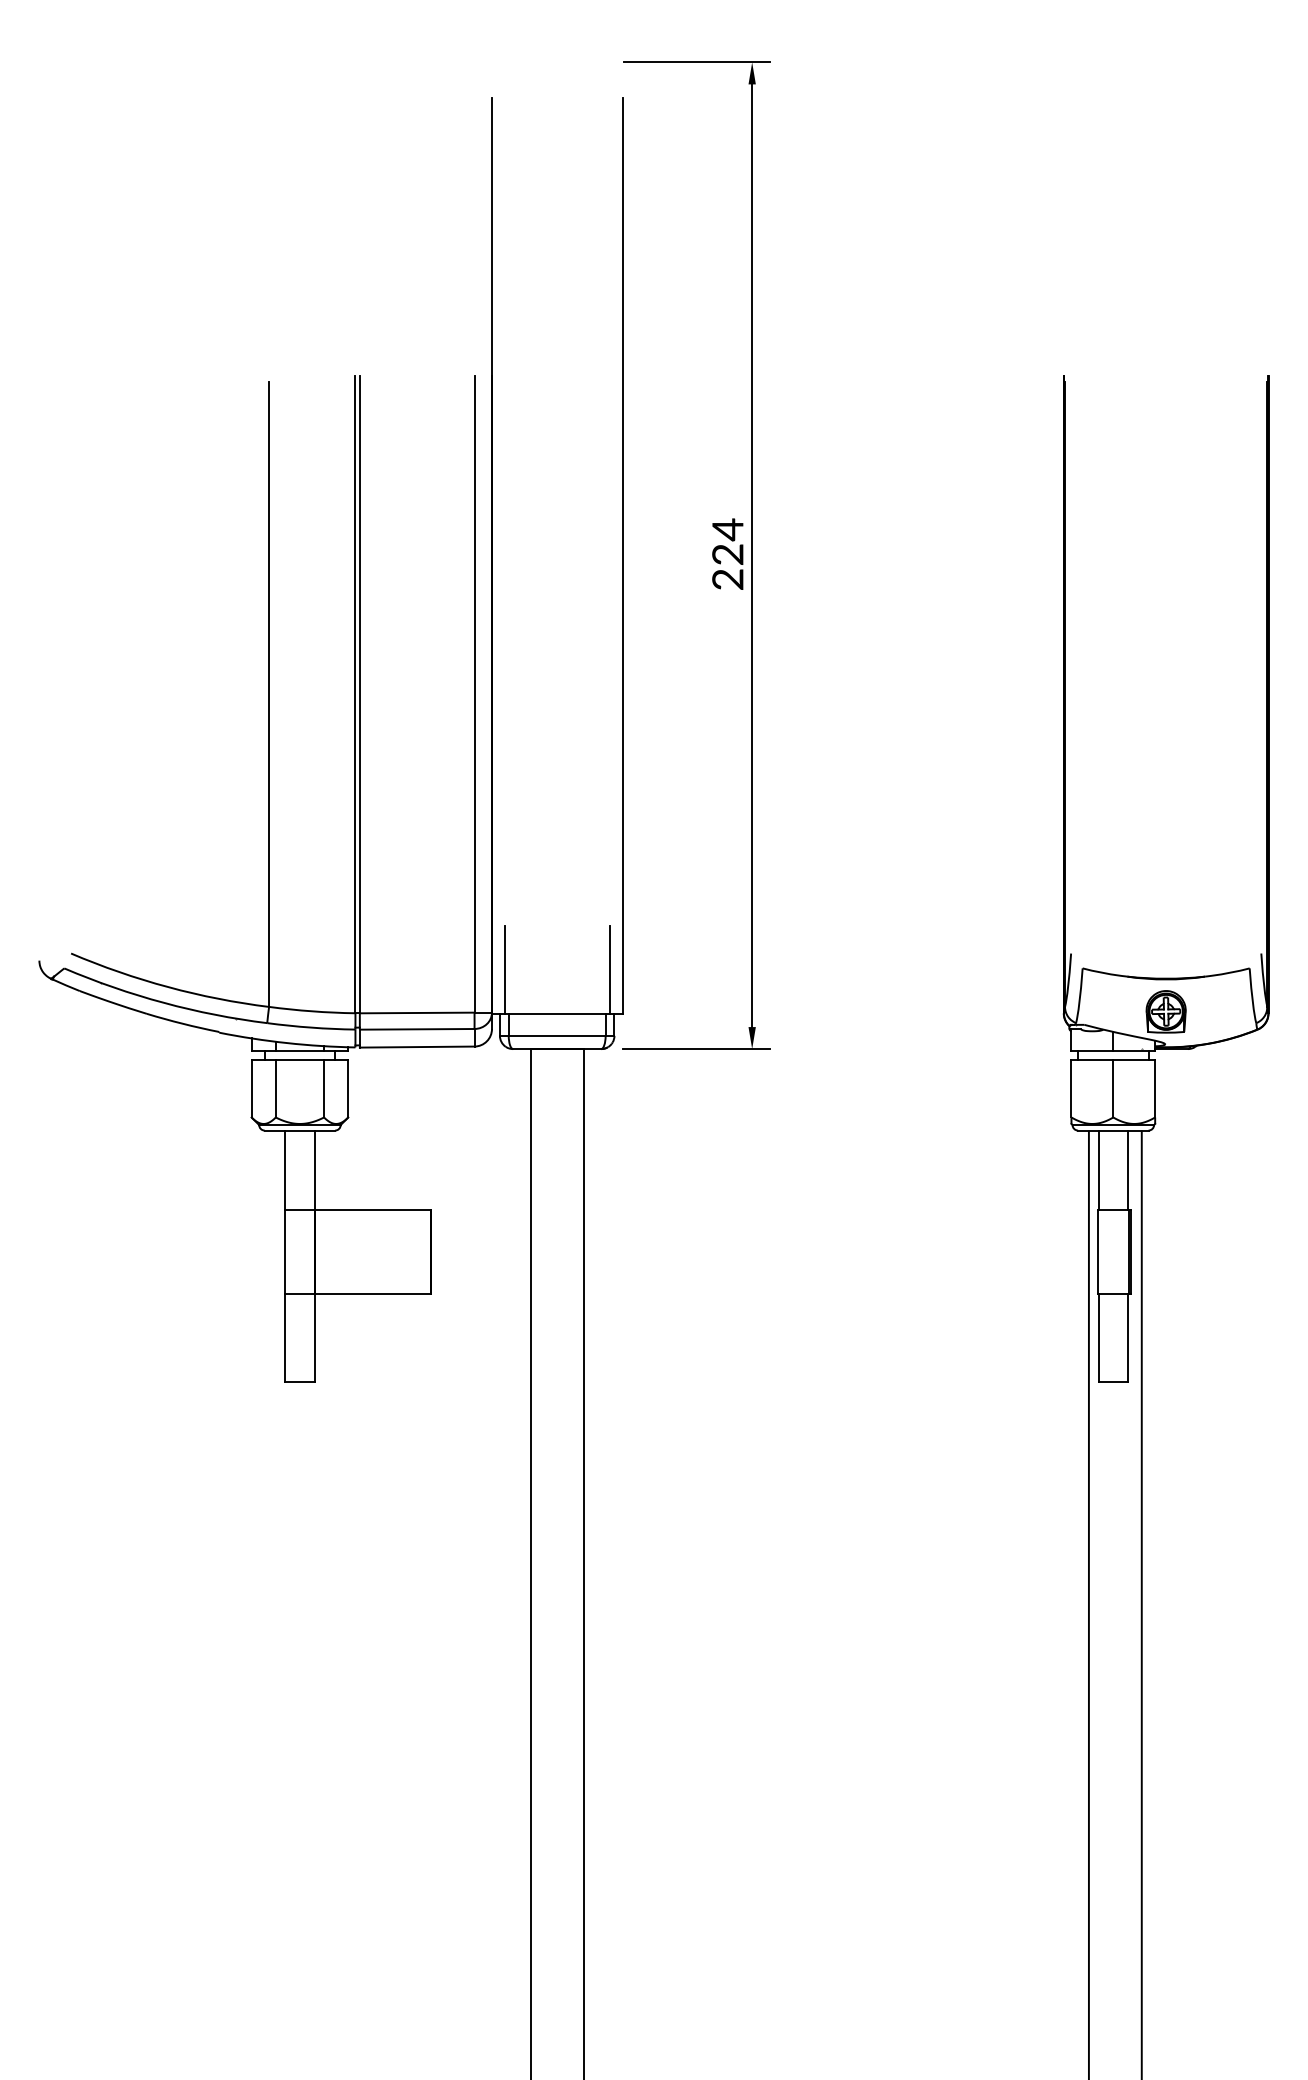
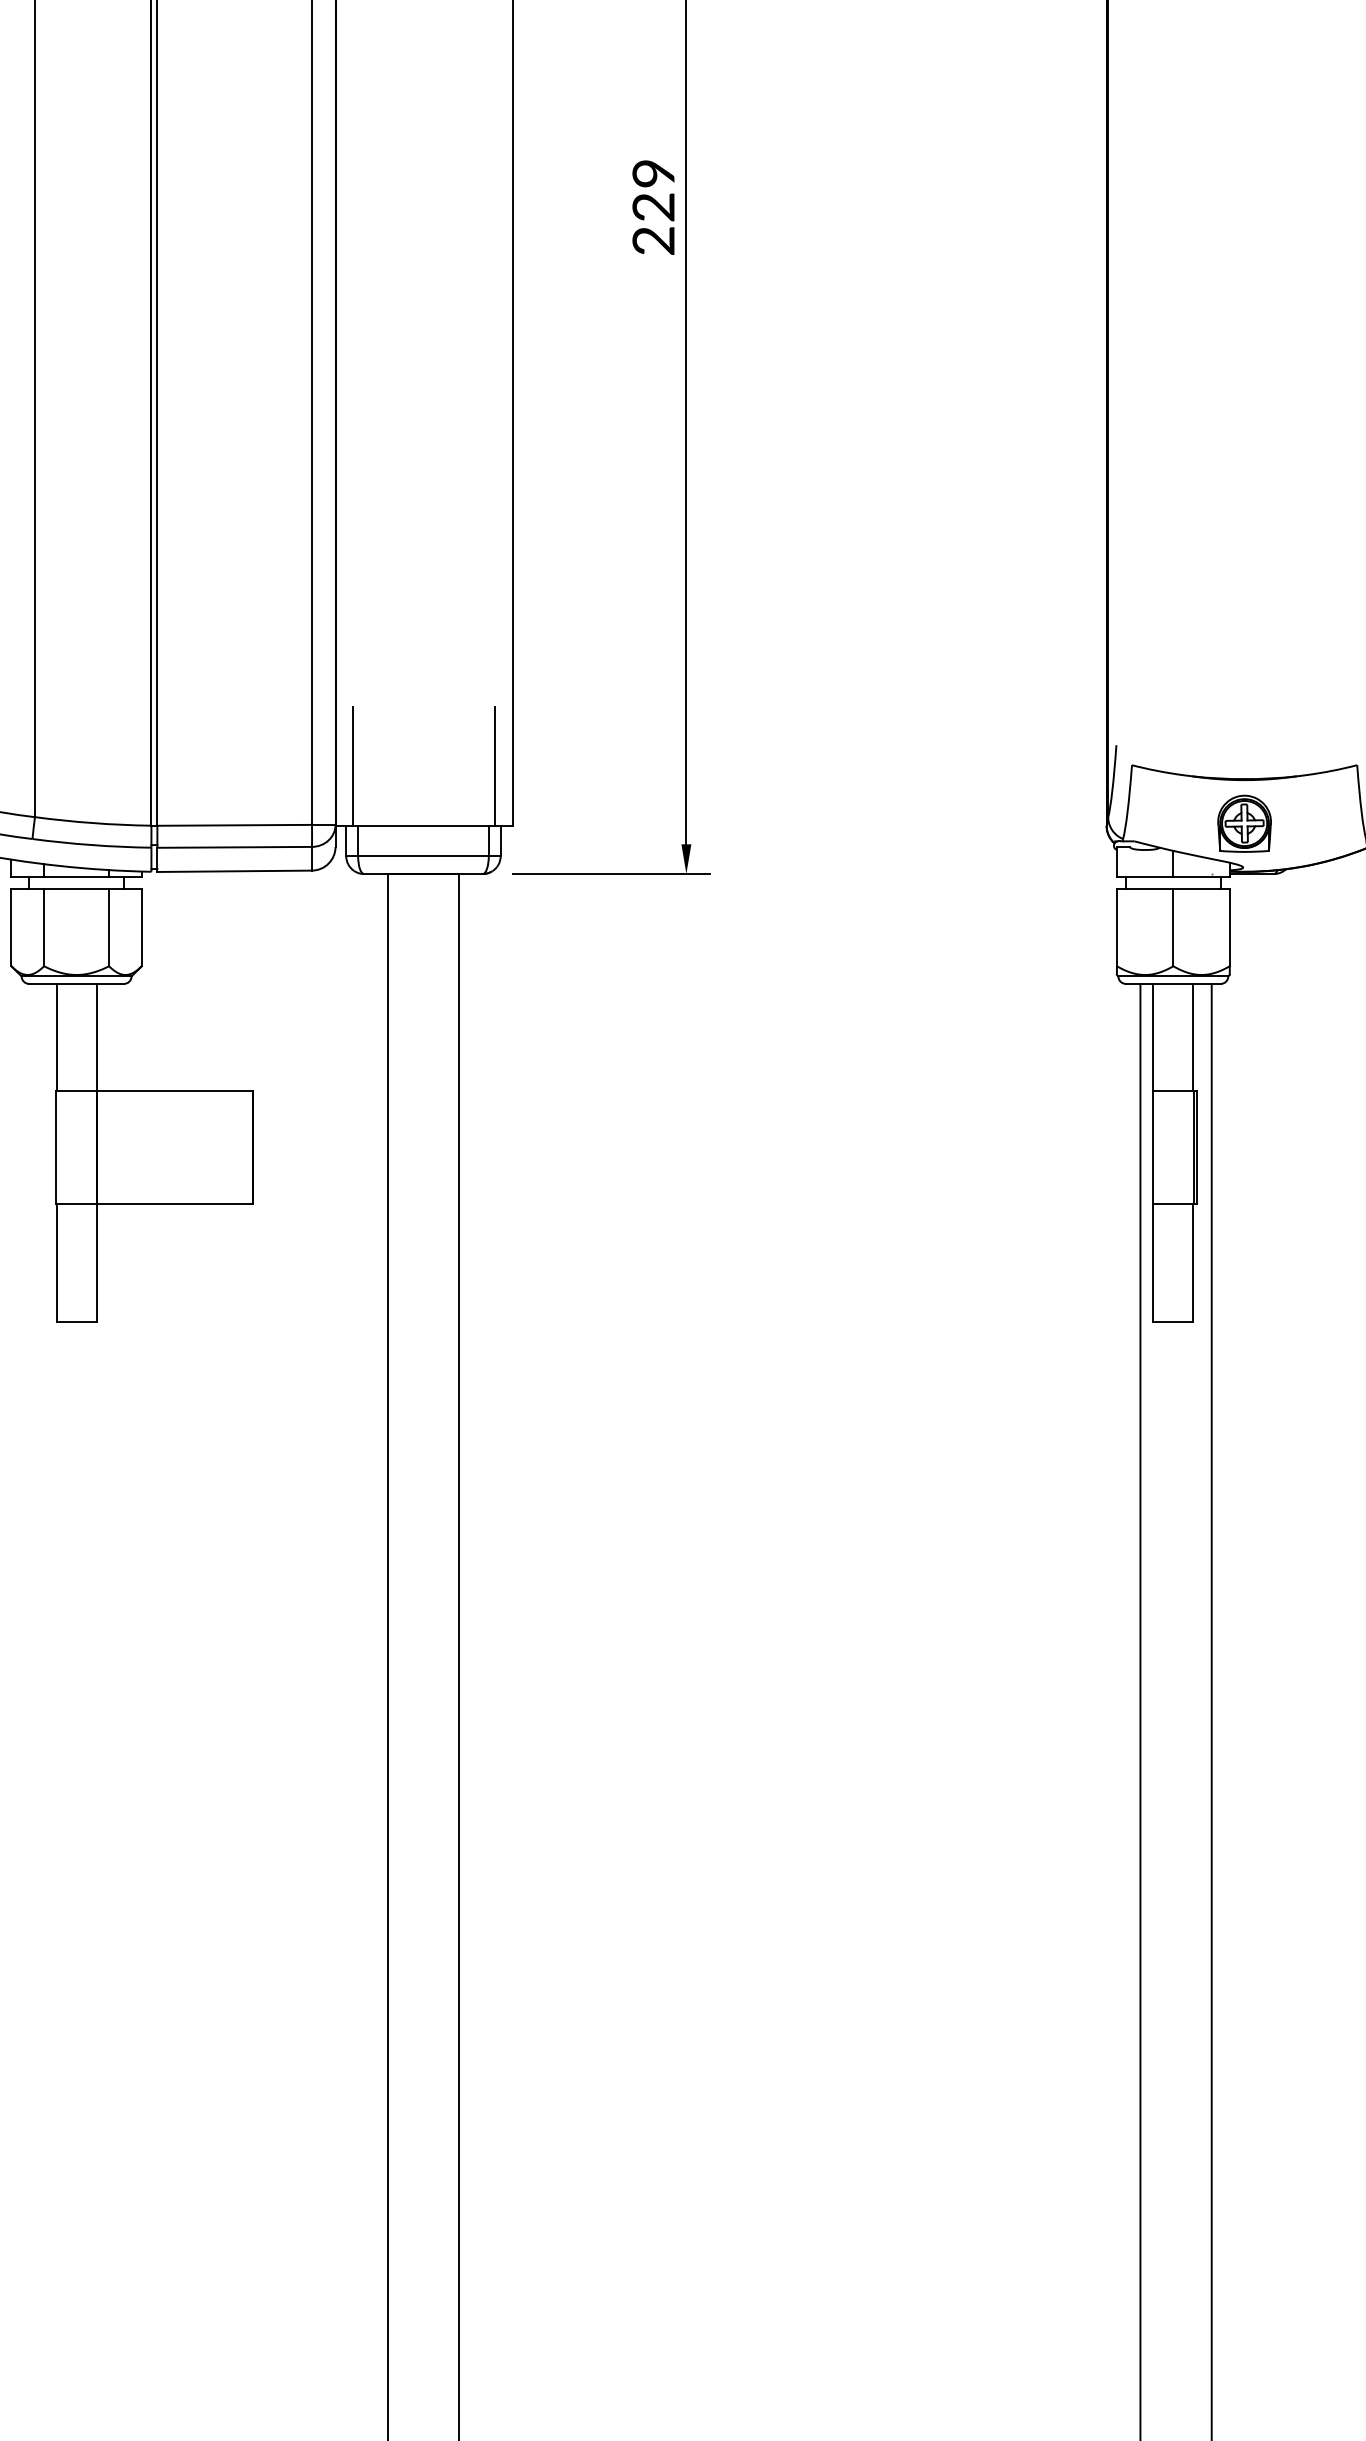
text: (727, 529) -> (653, 173), 224 -> 229

